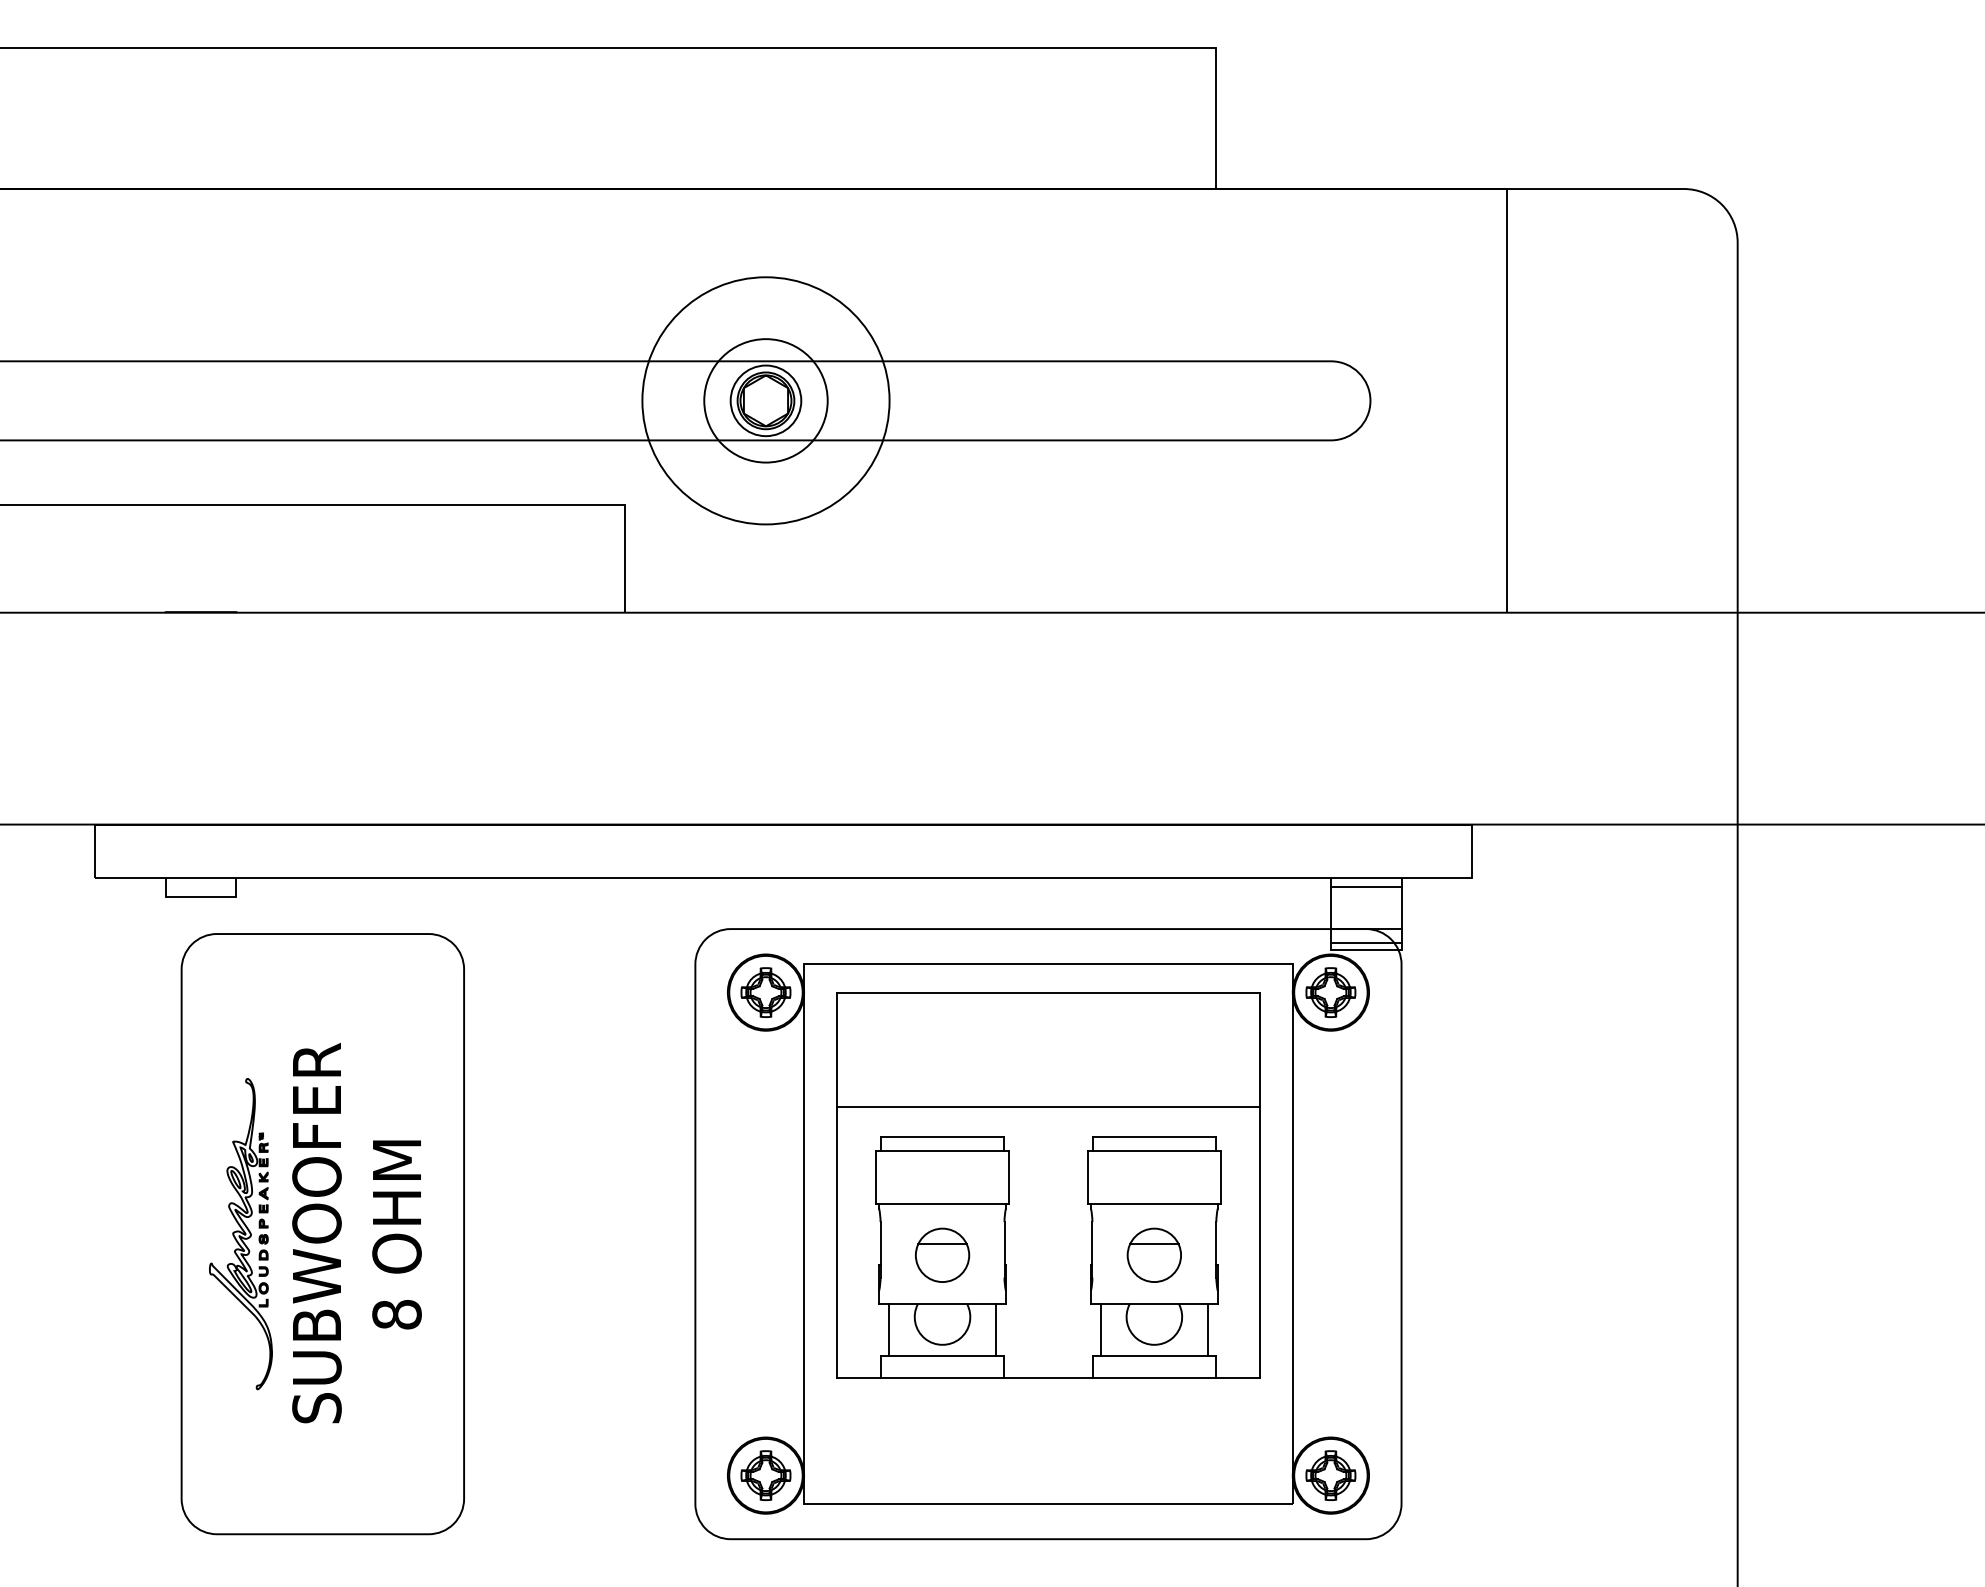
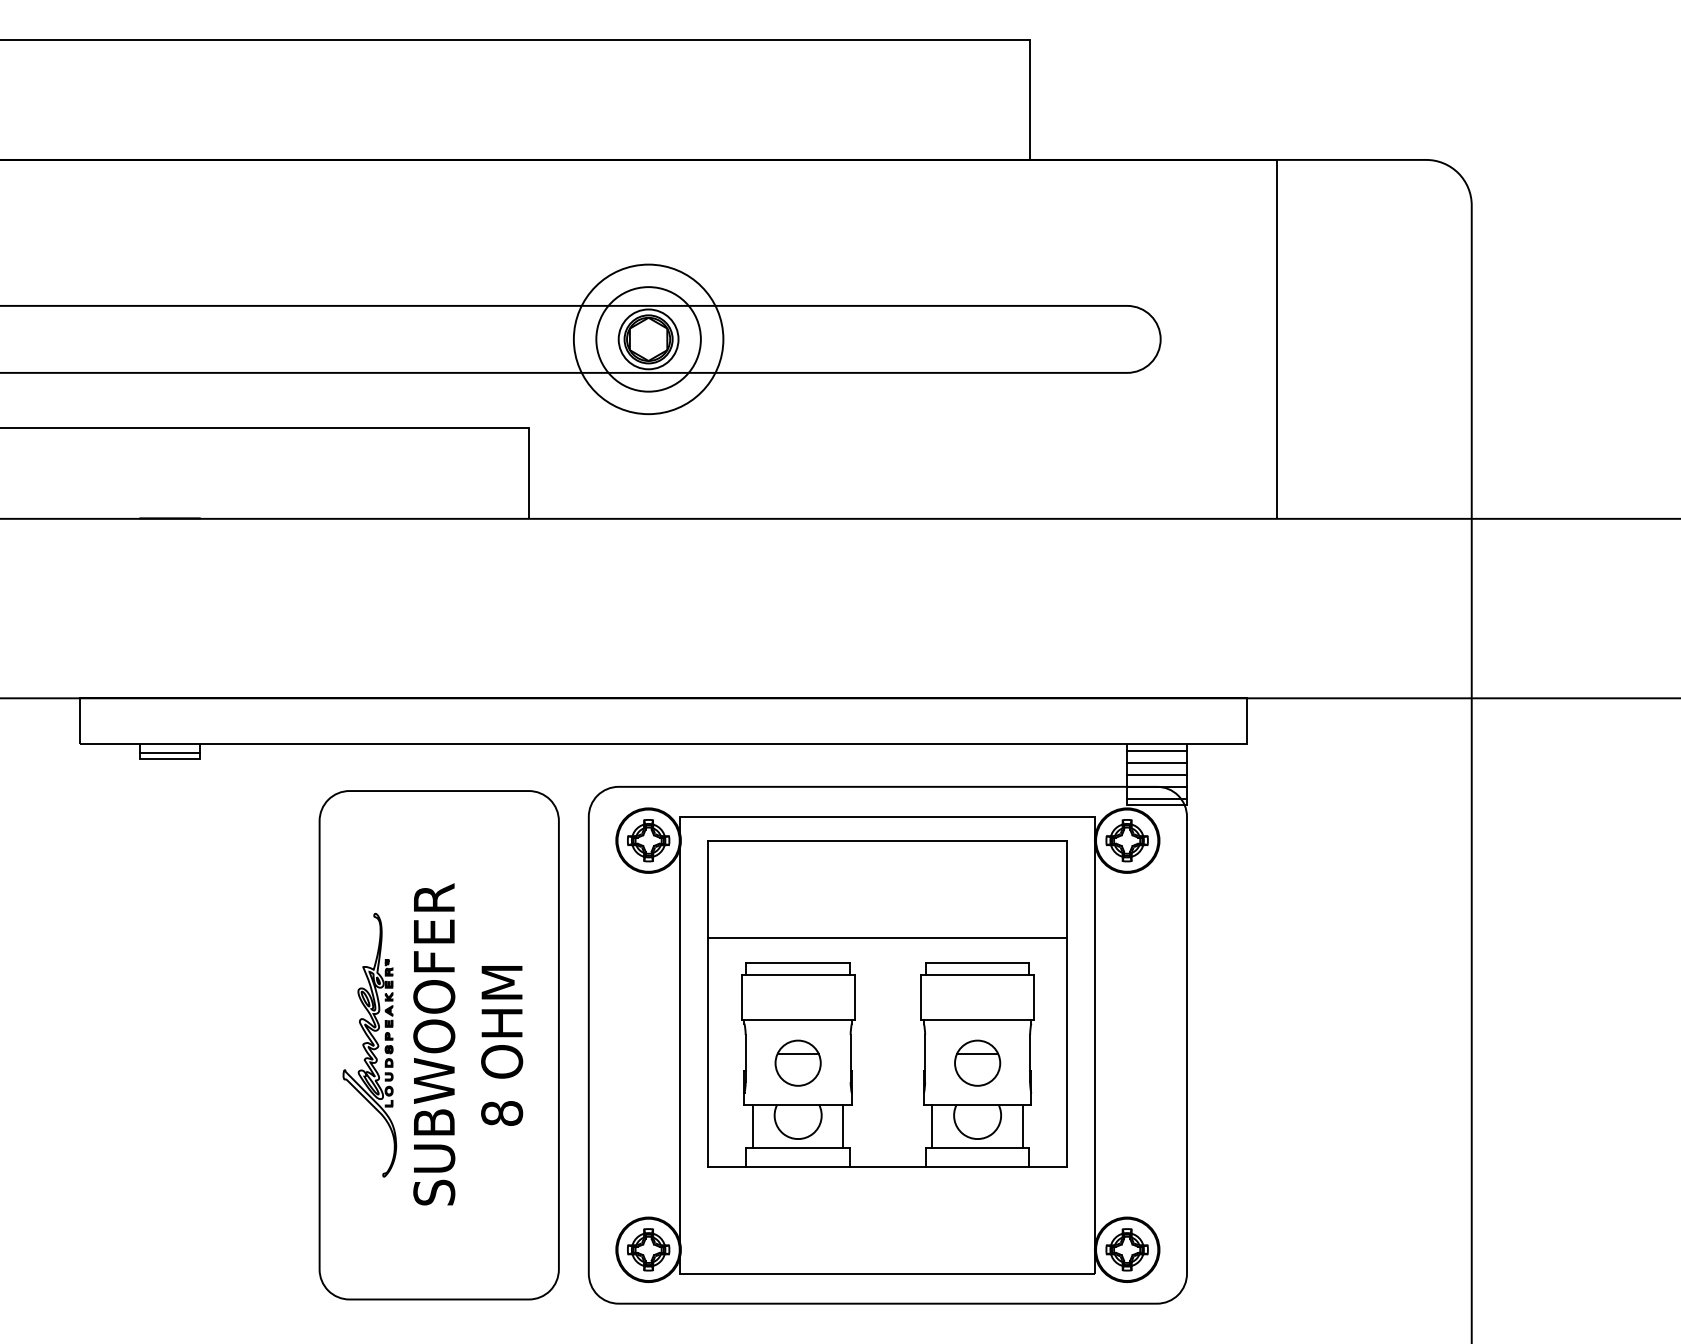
circle: (765, 400) -> (648, 339), size x0.71
line: (200, 889) -> (169, 753), added
line: (1366, 900) -> (1157, 762), added
line: (1366, 914) -> (1157, 774), added
part: (321, 1234) -> (438, 1045), moved

